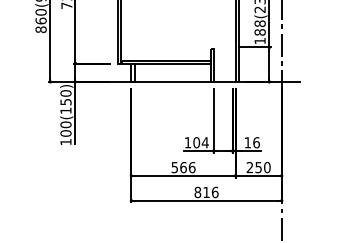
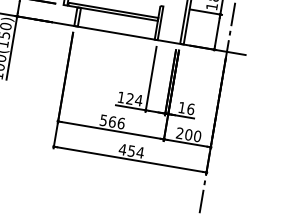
text: (196, 142) -> (129, 98), 104 -> 124
text: (258, 167) -> (188, 134), 250 -> 200
text: (206, 192) -> (131, 151), 816 -> 454

